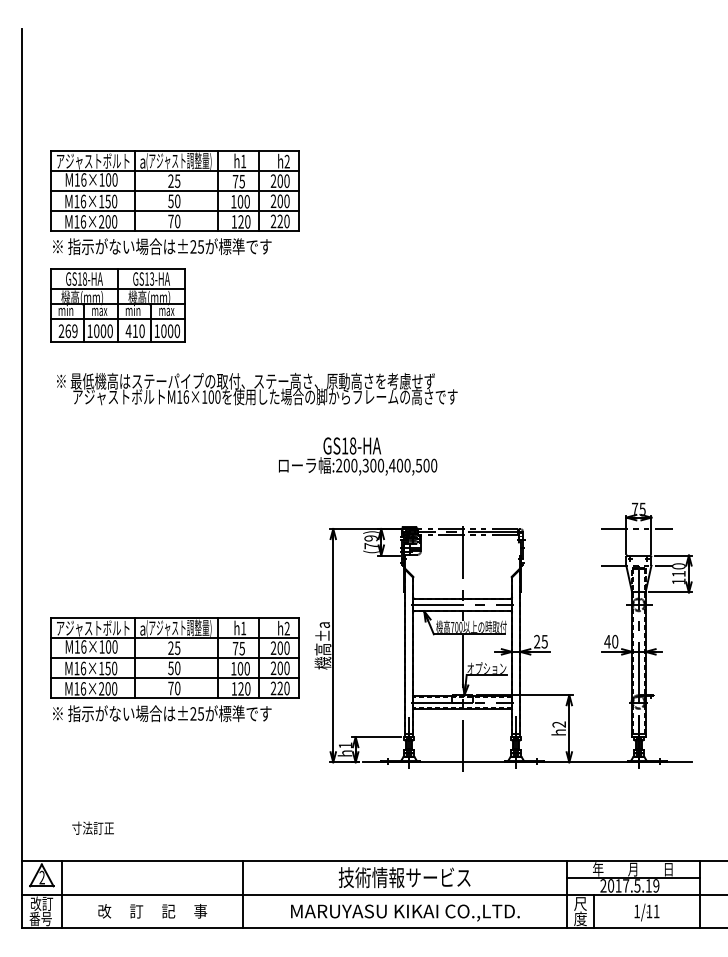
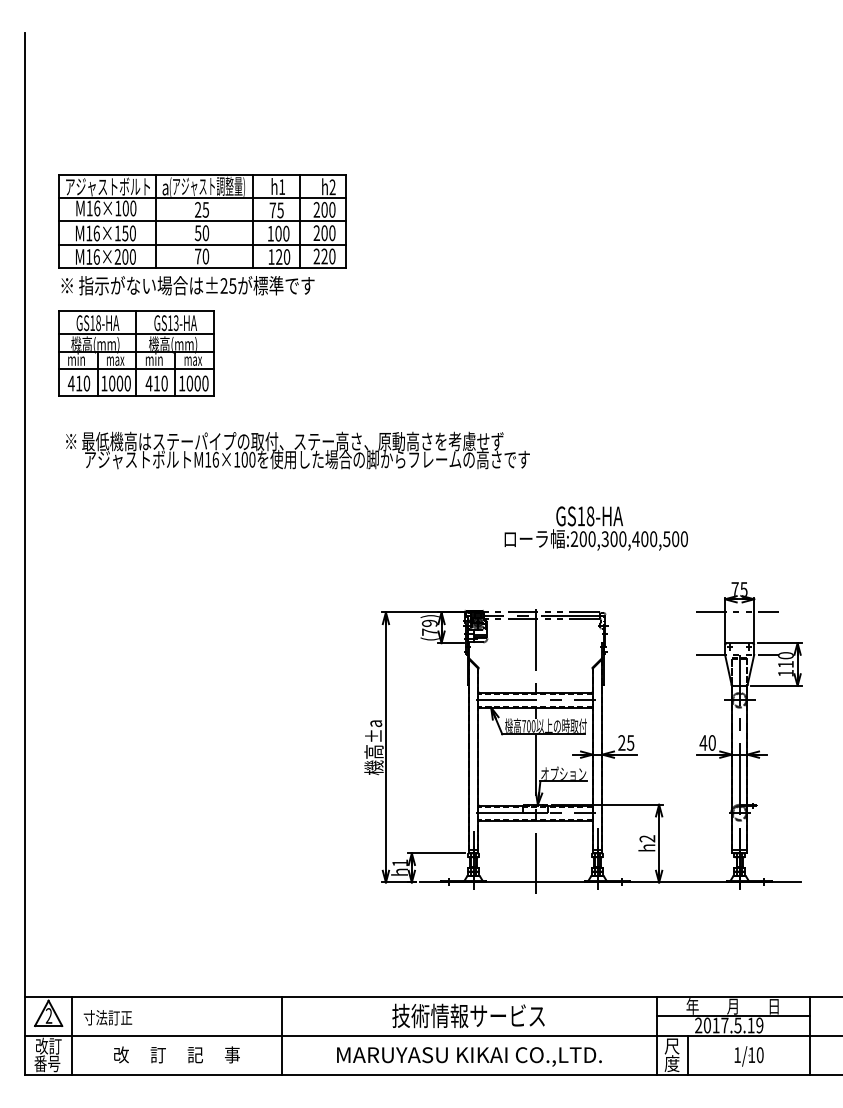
text: (67, 331) -> (78, 383), 269 -> 410
text: (358, 456) -> (596, 528), moved
part: (174, 669) -> (202, 775), removed
text: (92, 827) -> (107, 1016), moved
text: (656, 911) -> (760, 1055), 1/11 -> 1/10

